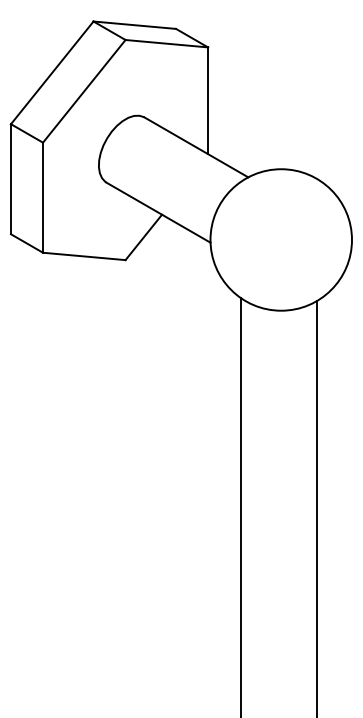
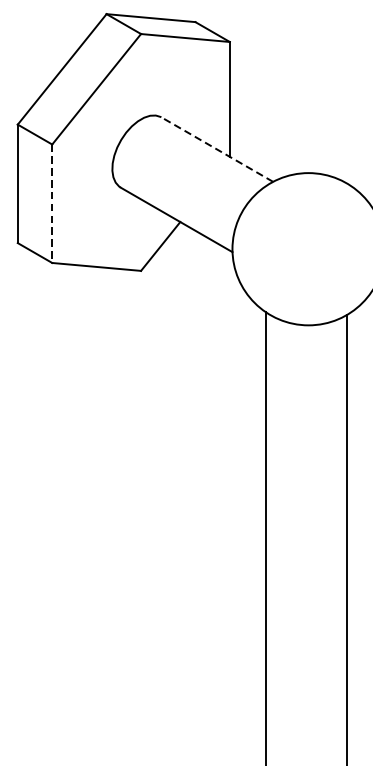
line: (196, 147) -> (217, 149), solid -> dashed
line: (43, 198) -> (52, 204), solid -> dashed

